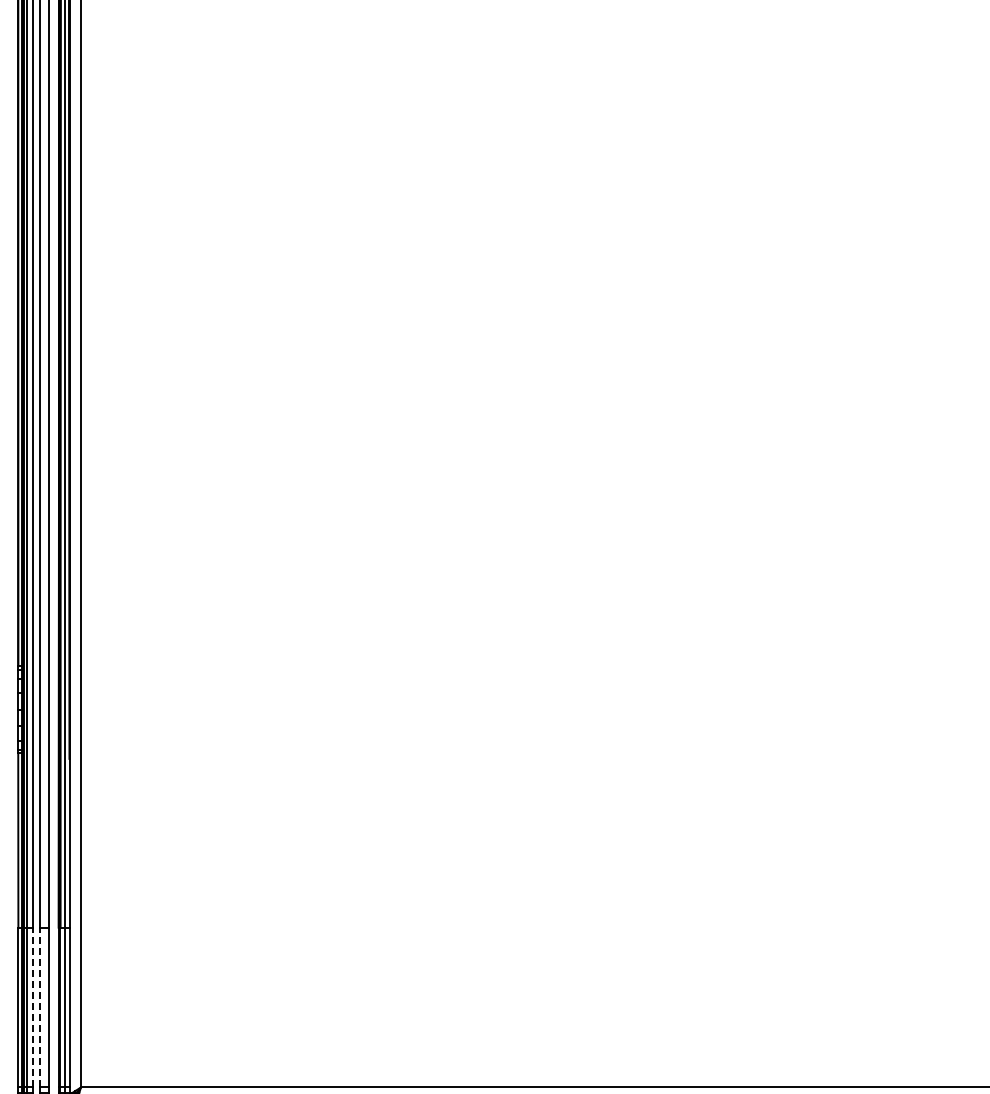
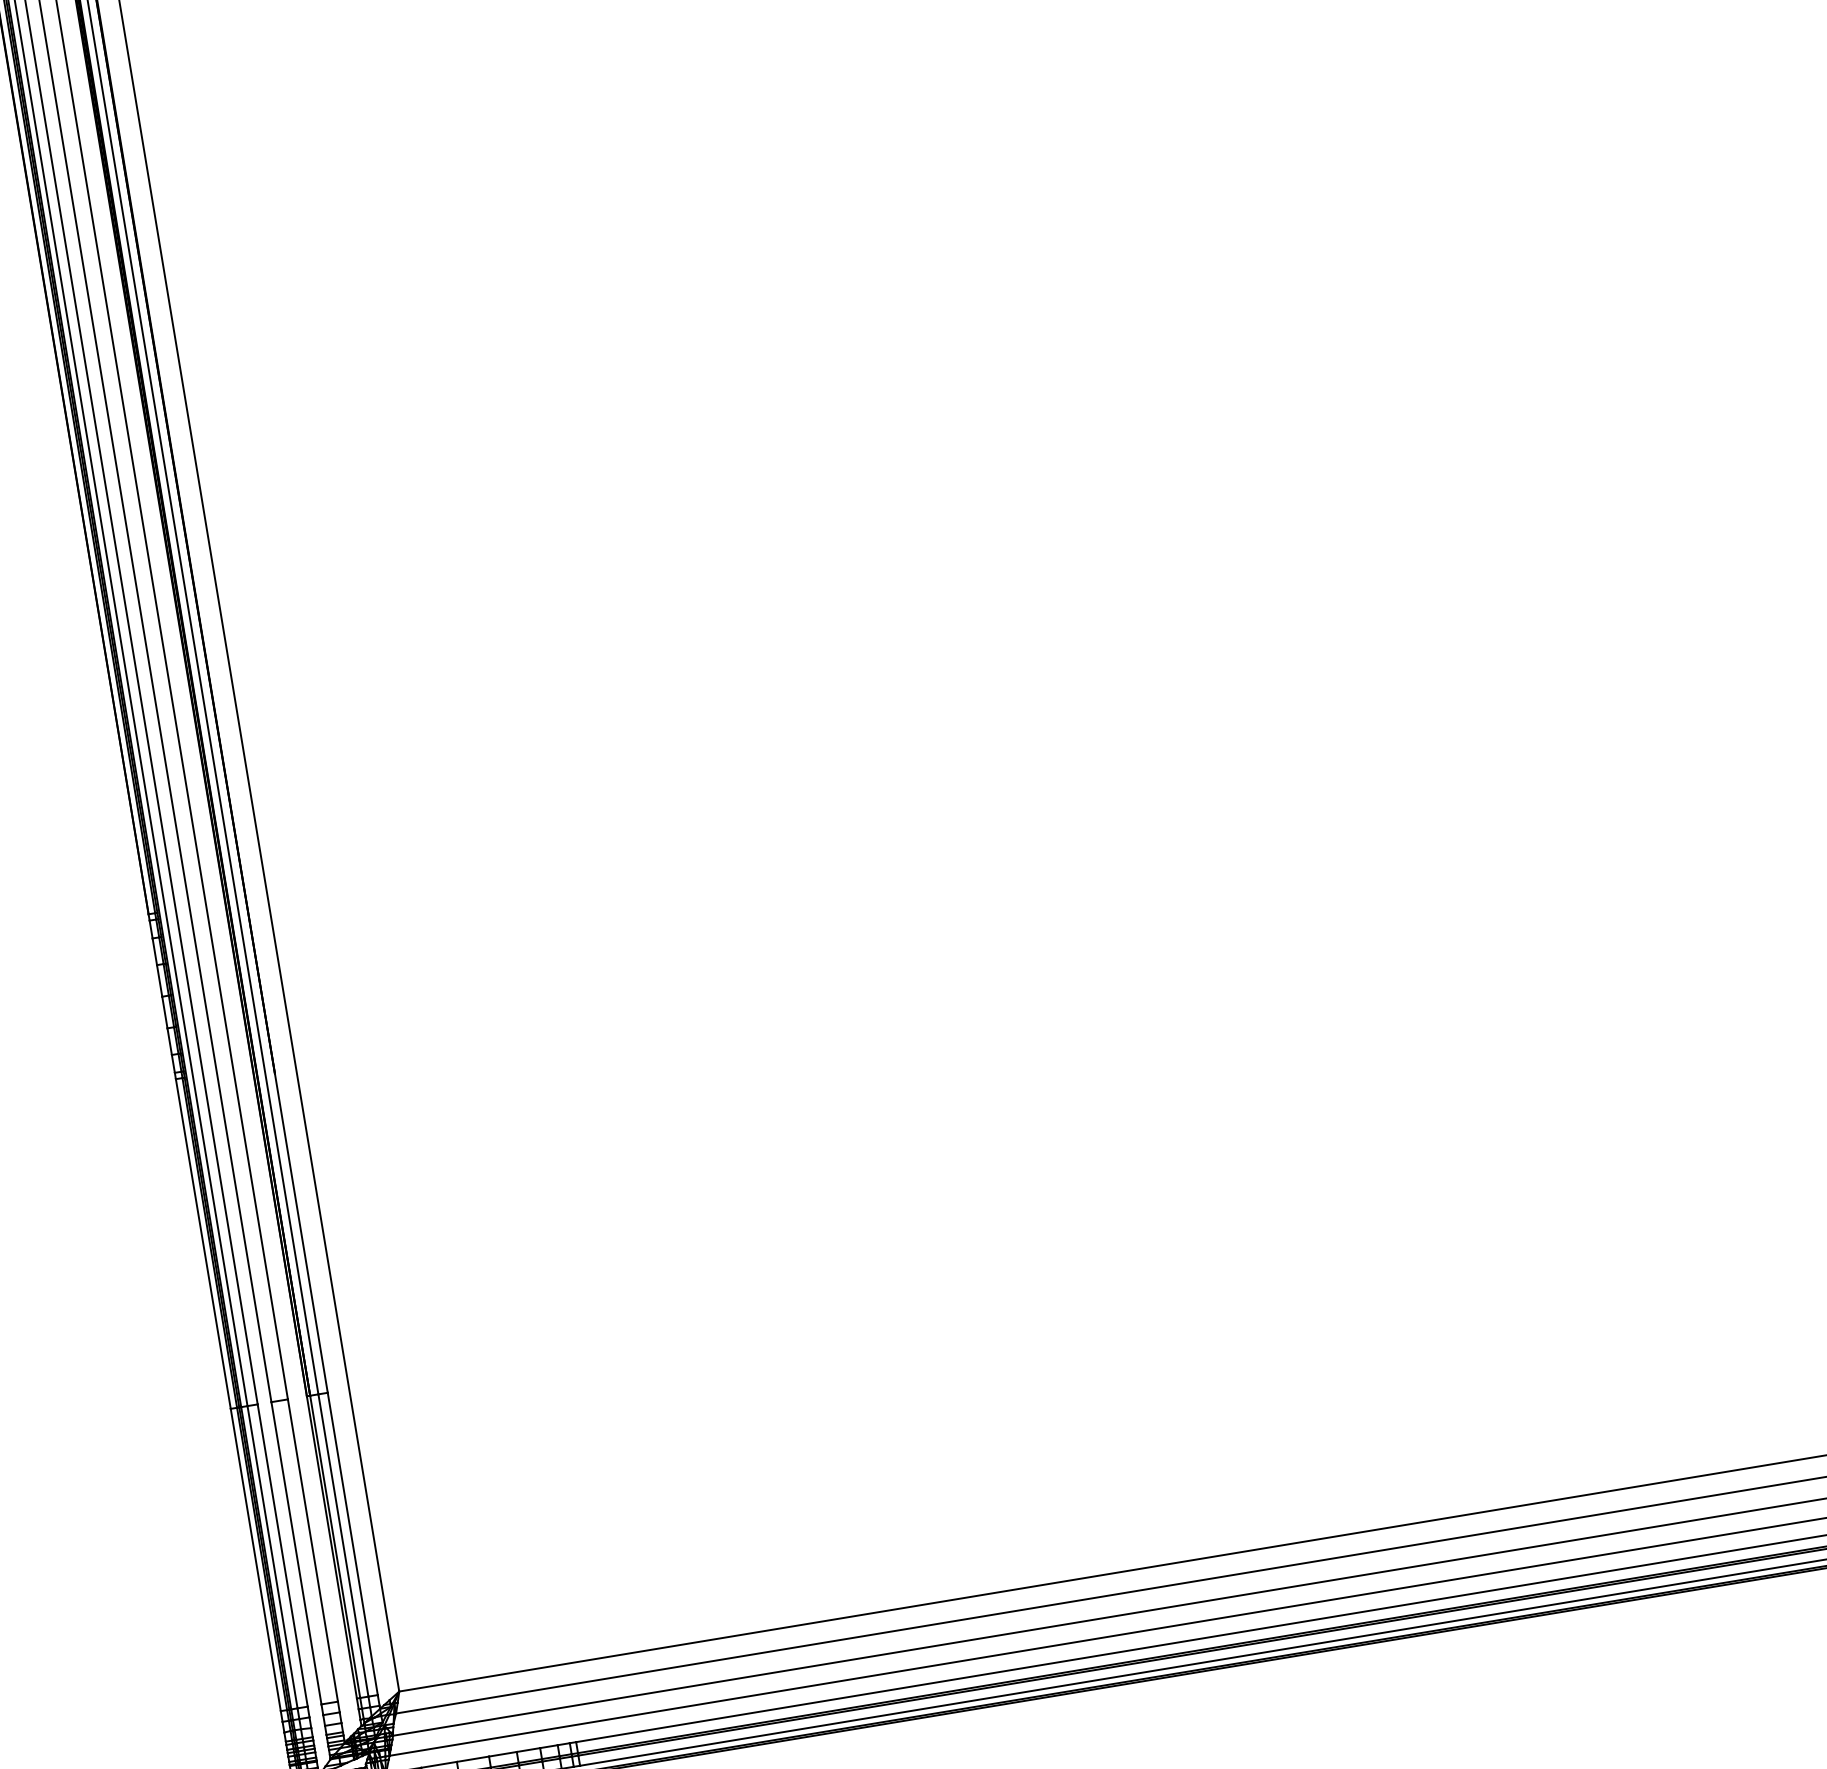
line: (32, 1007) -> (282, 1555), dashed -> solid
line: (39, 1007) -> (295, 1553), dashed -> solid

